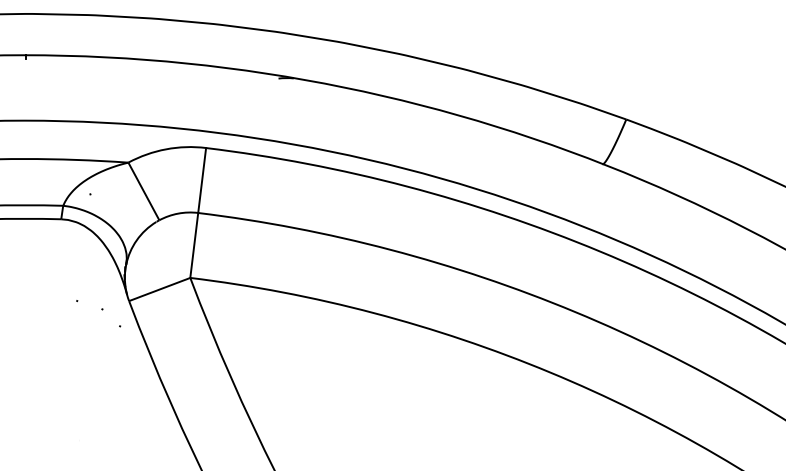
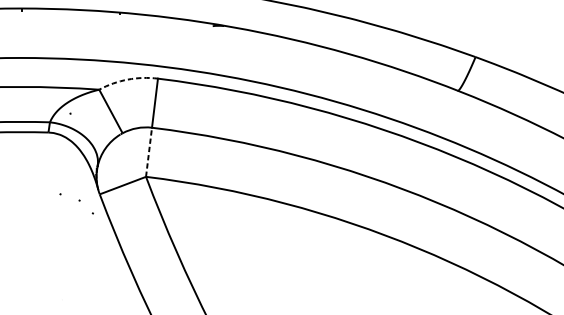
arc: (166, 149) -> (128, 79), solid -> dashed
line: (194, 245) -> (149, 152), solid -> dashed

